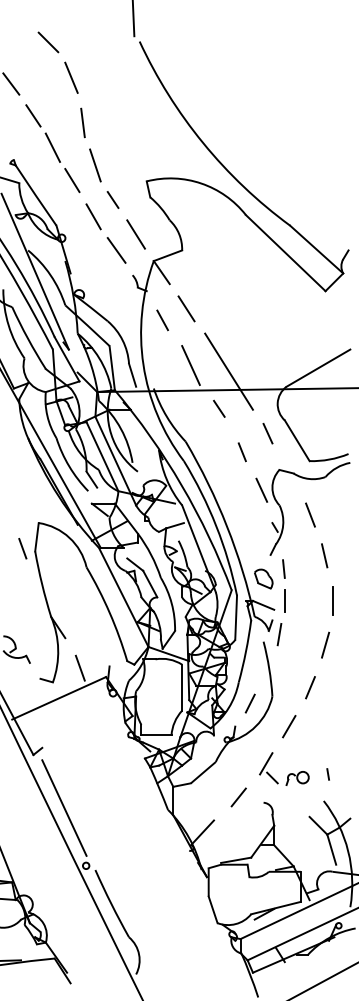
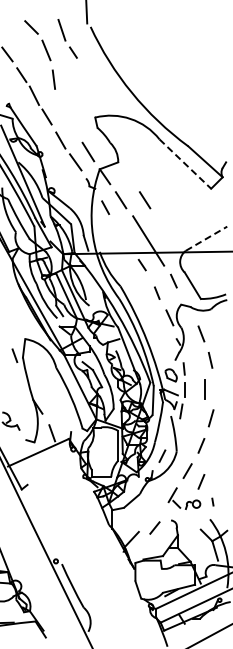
part: (103, 178) -> (67, 38), moved
line: (285, 253) -> (185, 164), solid -> dashed
line: (224, 309) -> (145, 200), added
line: (190, 364) -> (123, 236), removed
line: (318, 367) -> (206, 238), solid -> dashed
line: (332, 600) -> (204, 389), moved
line: (310, 742) -> (201, 481), added
line: (238, 796) -> (154, 527), moved
line: (63, 807) -> (41, 523), removed

